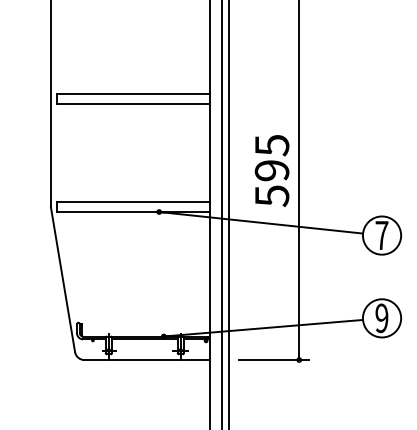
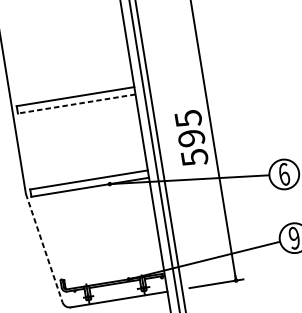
line: (133, 103) -> (76, 103), solid -> dashed
text: (381, 235) -> (283, 174), 7 -> 6
line: (63, 280) -> (44, 248), solid -> dashed

